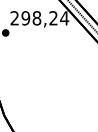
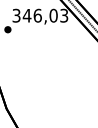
text: (39, 18) -> (40, 15), 298,24 -> 346,03

